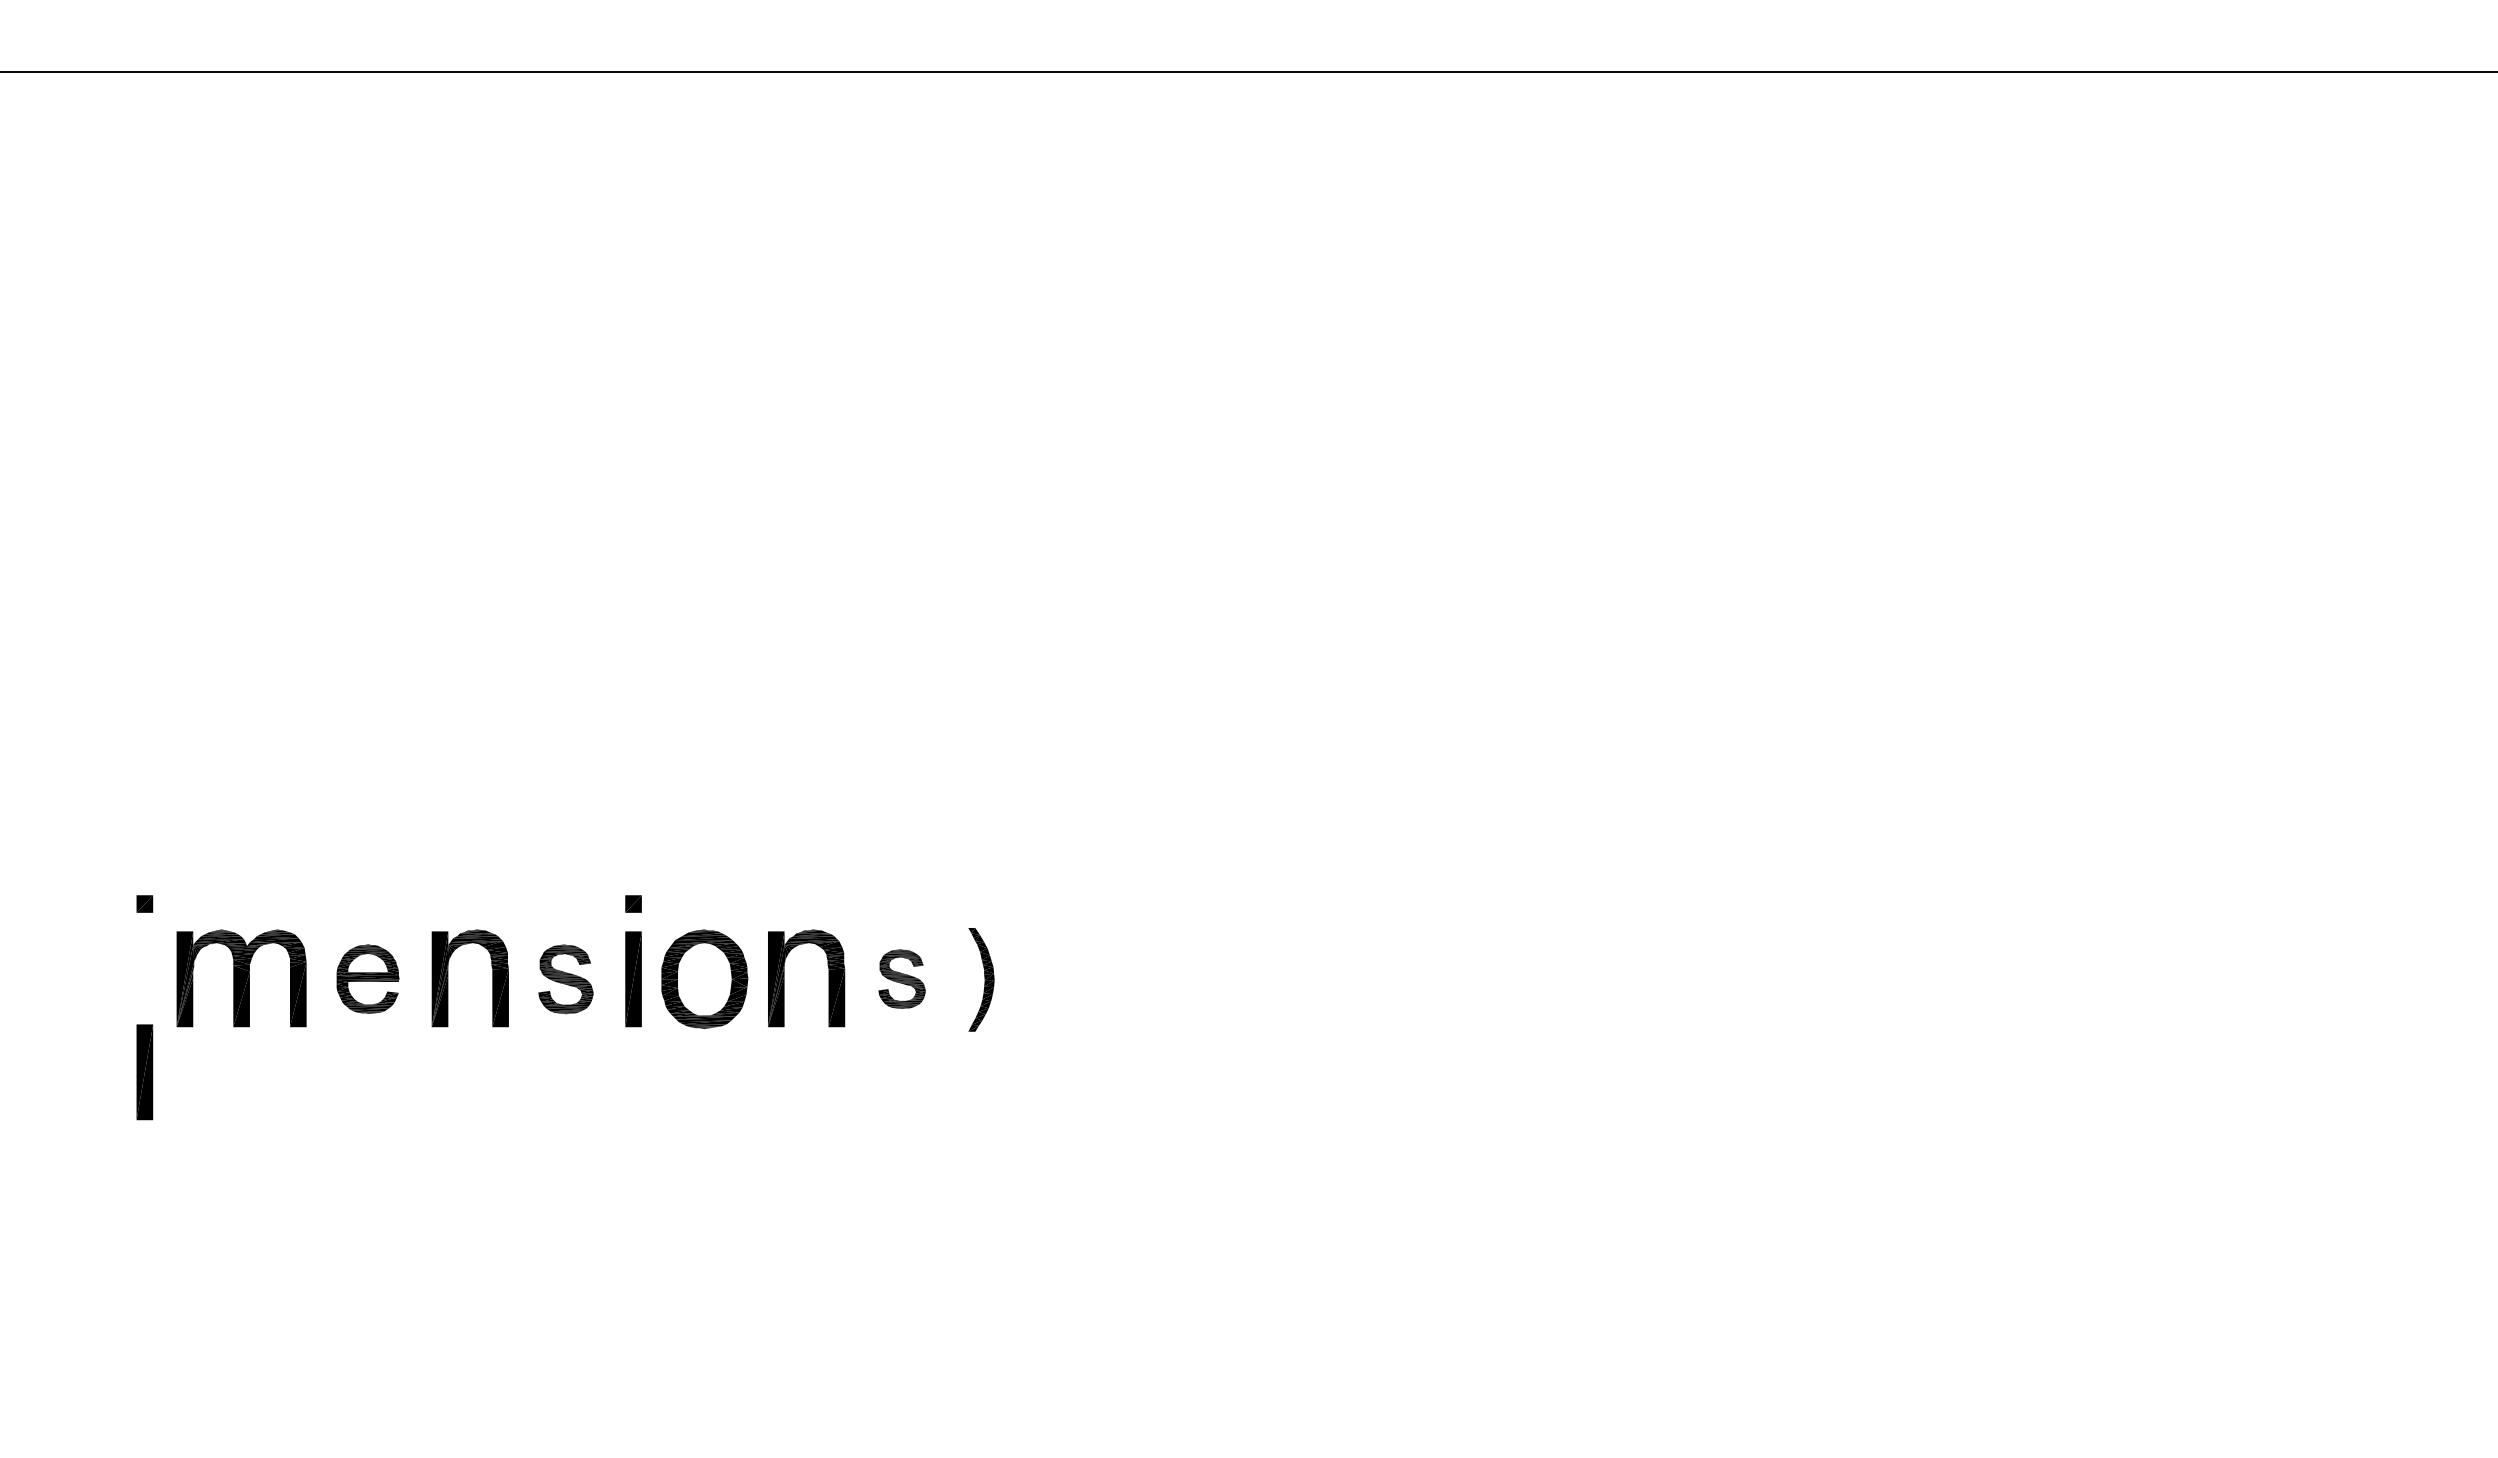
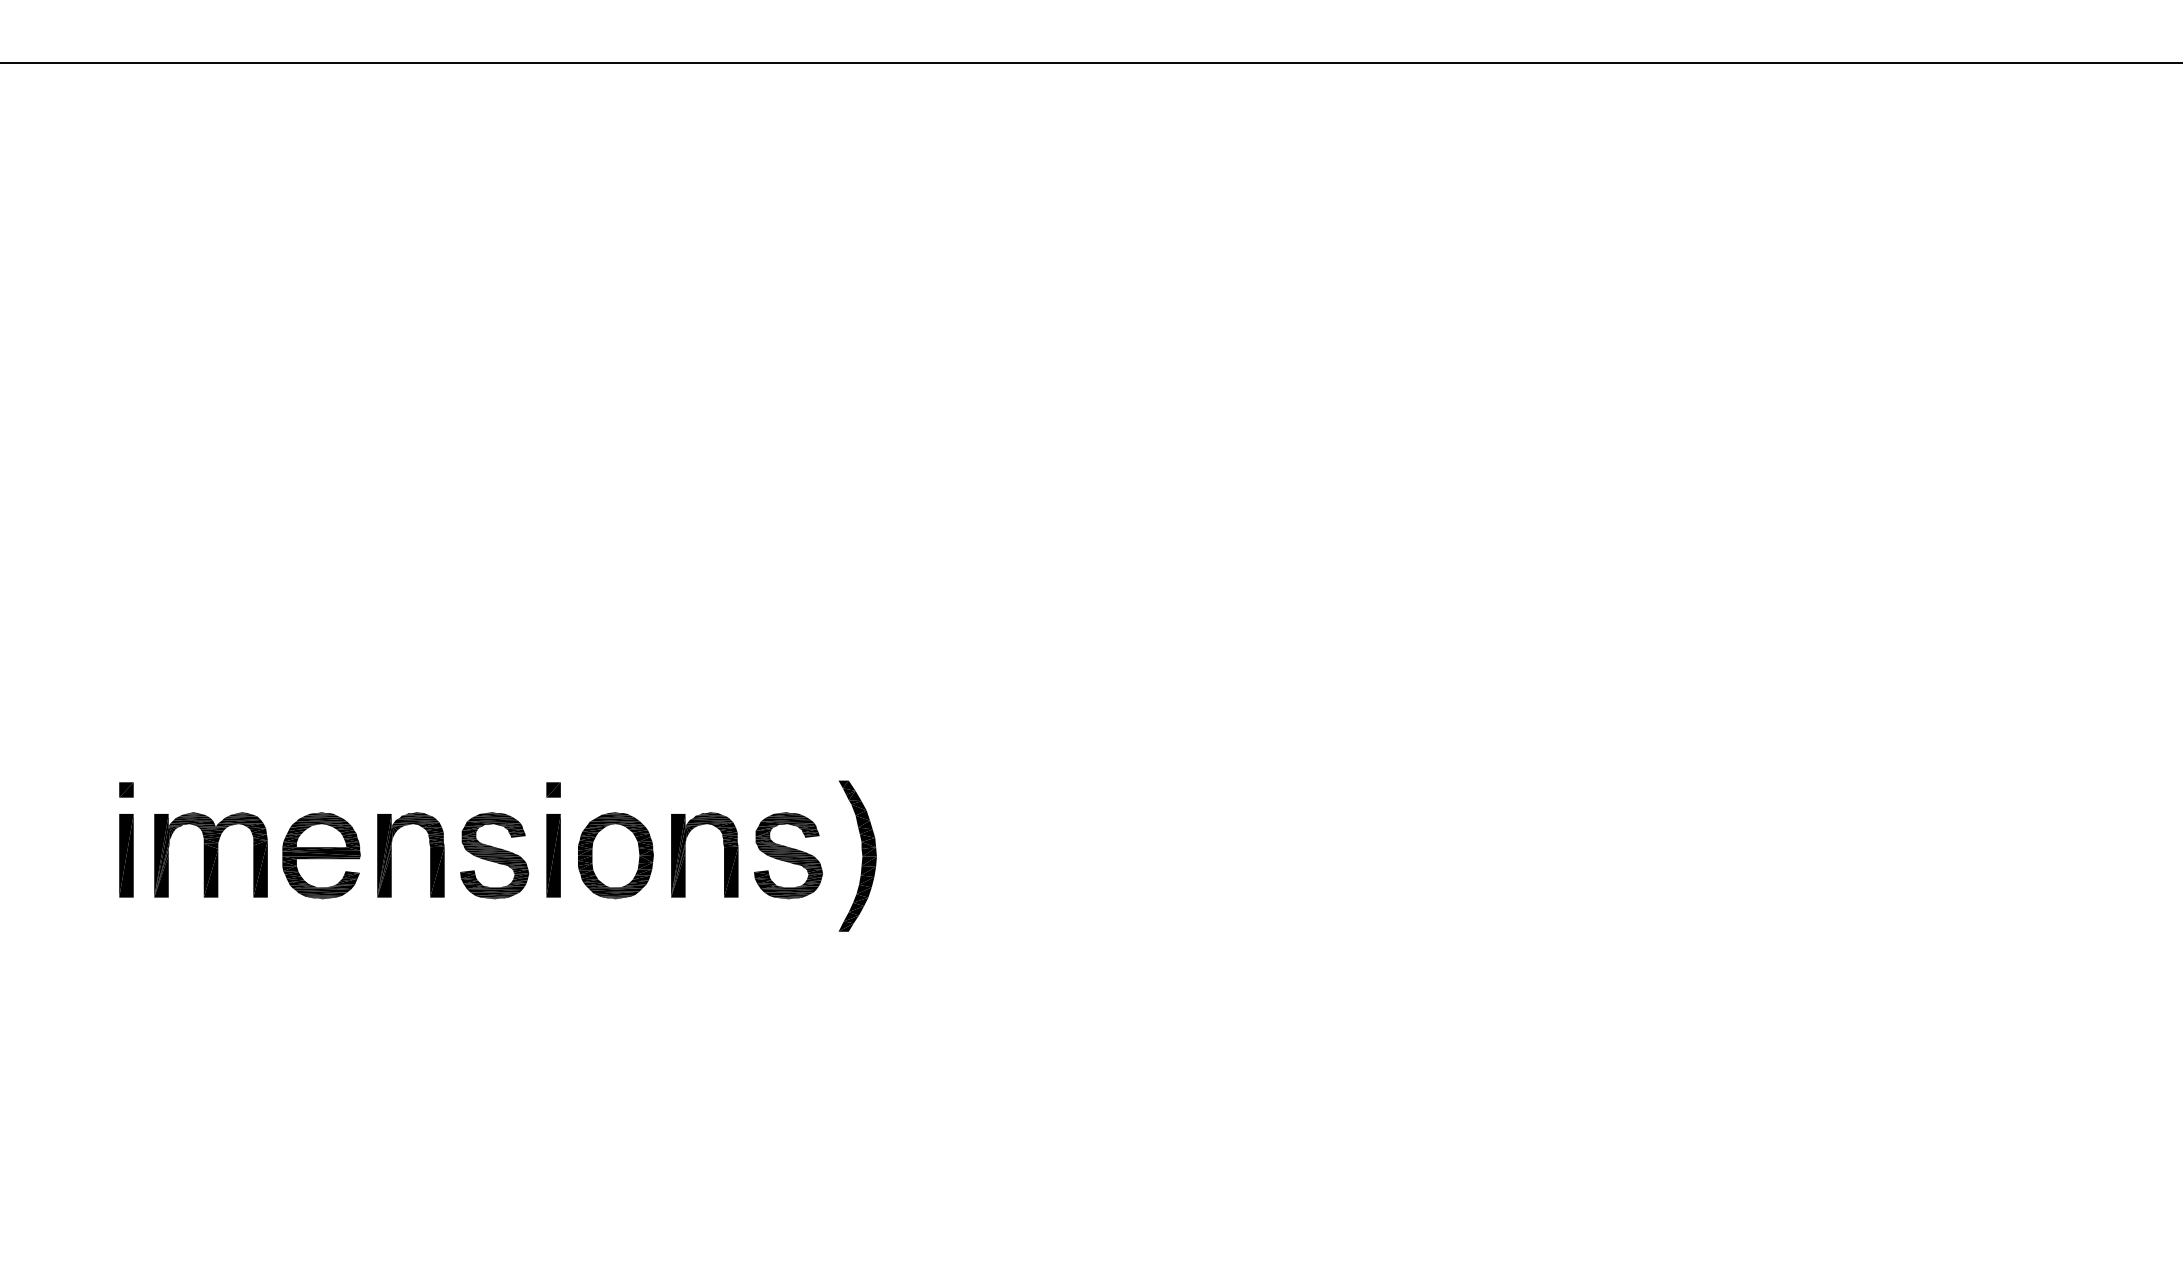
part: (367, 978) -> (321, 855), size x1.43
part: (901, 978) -> (787, 855), size x1.67
part: (565, 979) -> (494, 855), size x1.43
part: (981, 979) -> (857, 855), size x1.67
part: (144, 1072) -> (126, 855), moved

